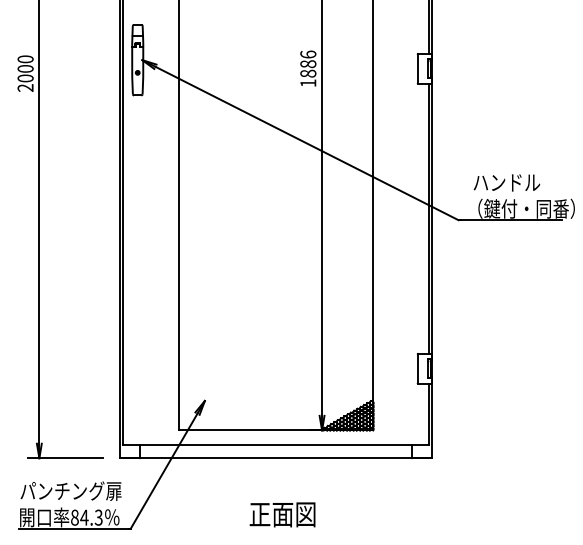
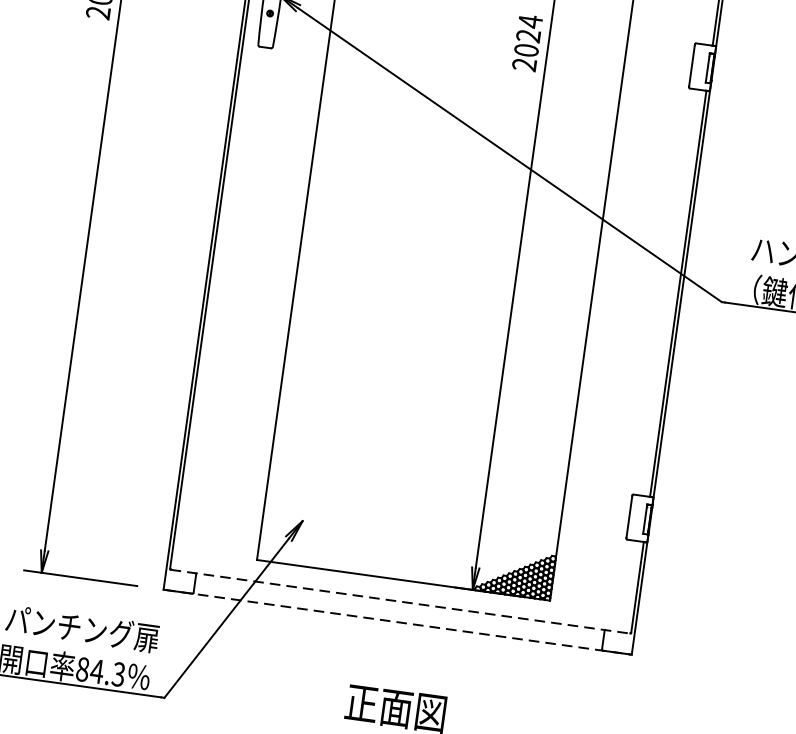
text: (308, 68) -> (527, 42), 1886 -> 2024
line: (276, 444) -> (401, 601), solid -> dashed
line: (276, 458) -> (398, 622), solid -> dashed

